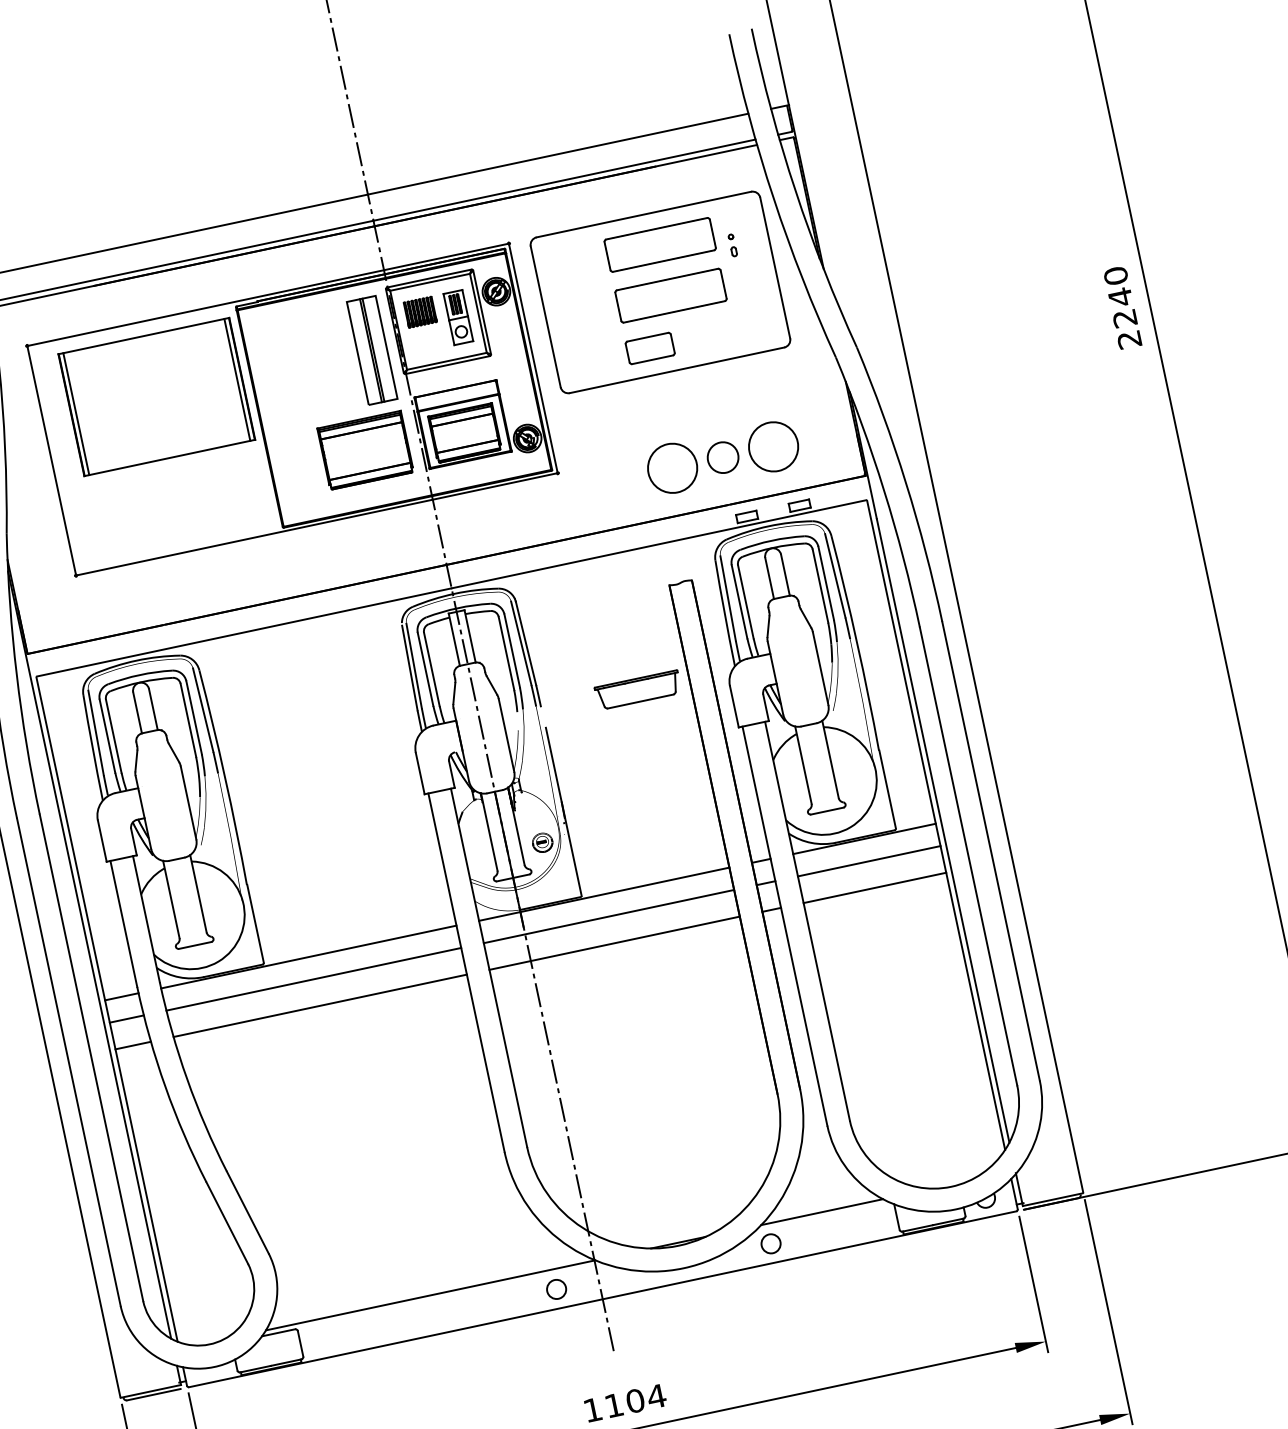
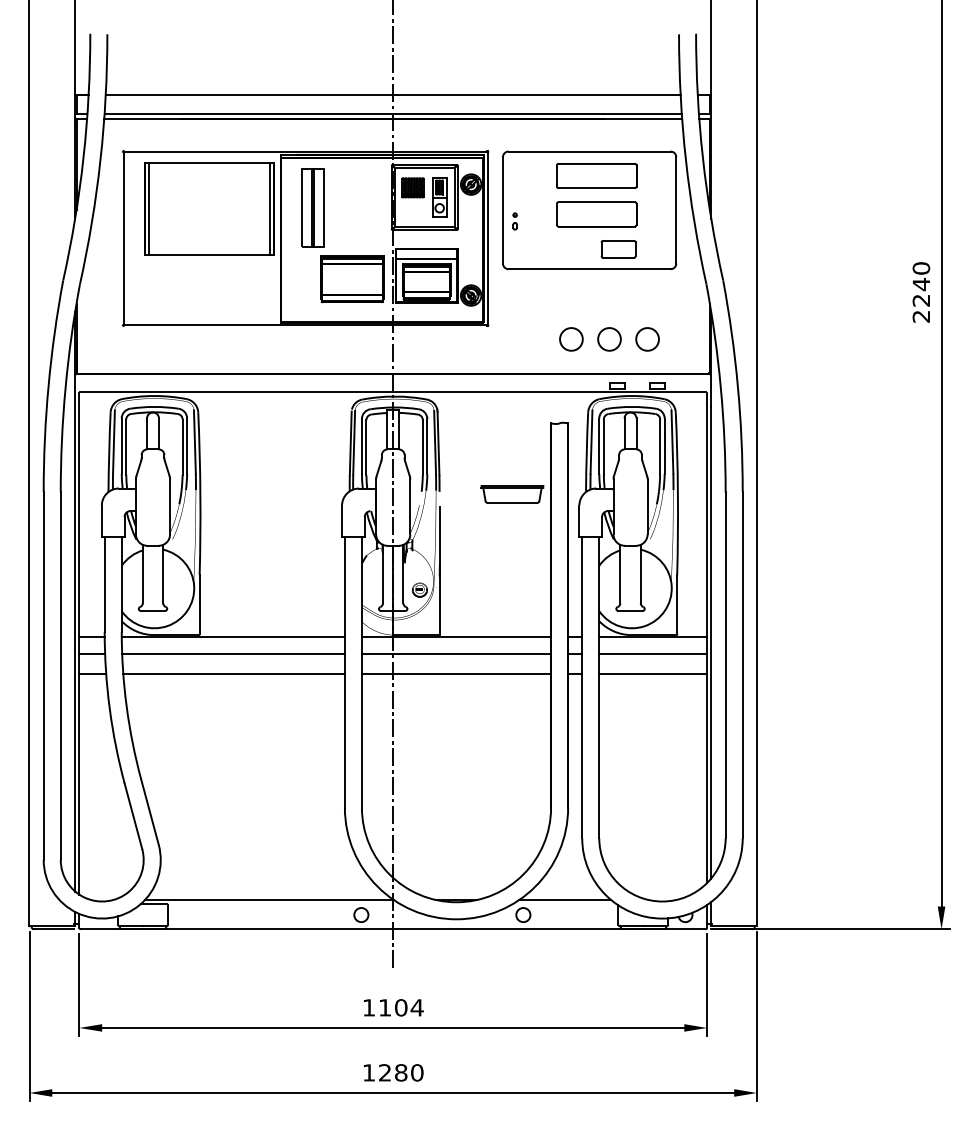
part: (731, 245) -> (514, 221), moved
part: (650, 348) -> (618, 249), moved
part: (370, 350) -> (312, 207), moved
circle: (773, 447) -> (647, 339), size x0.62
circle: (672, 468) -> (571, 339), size x0.62

